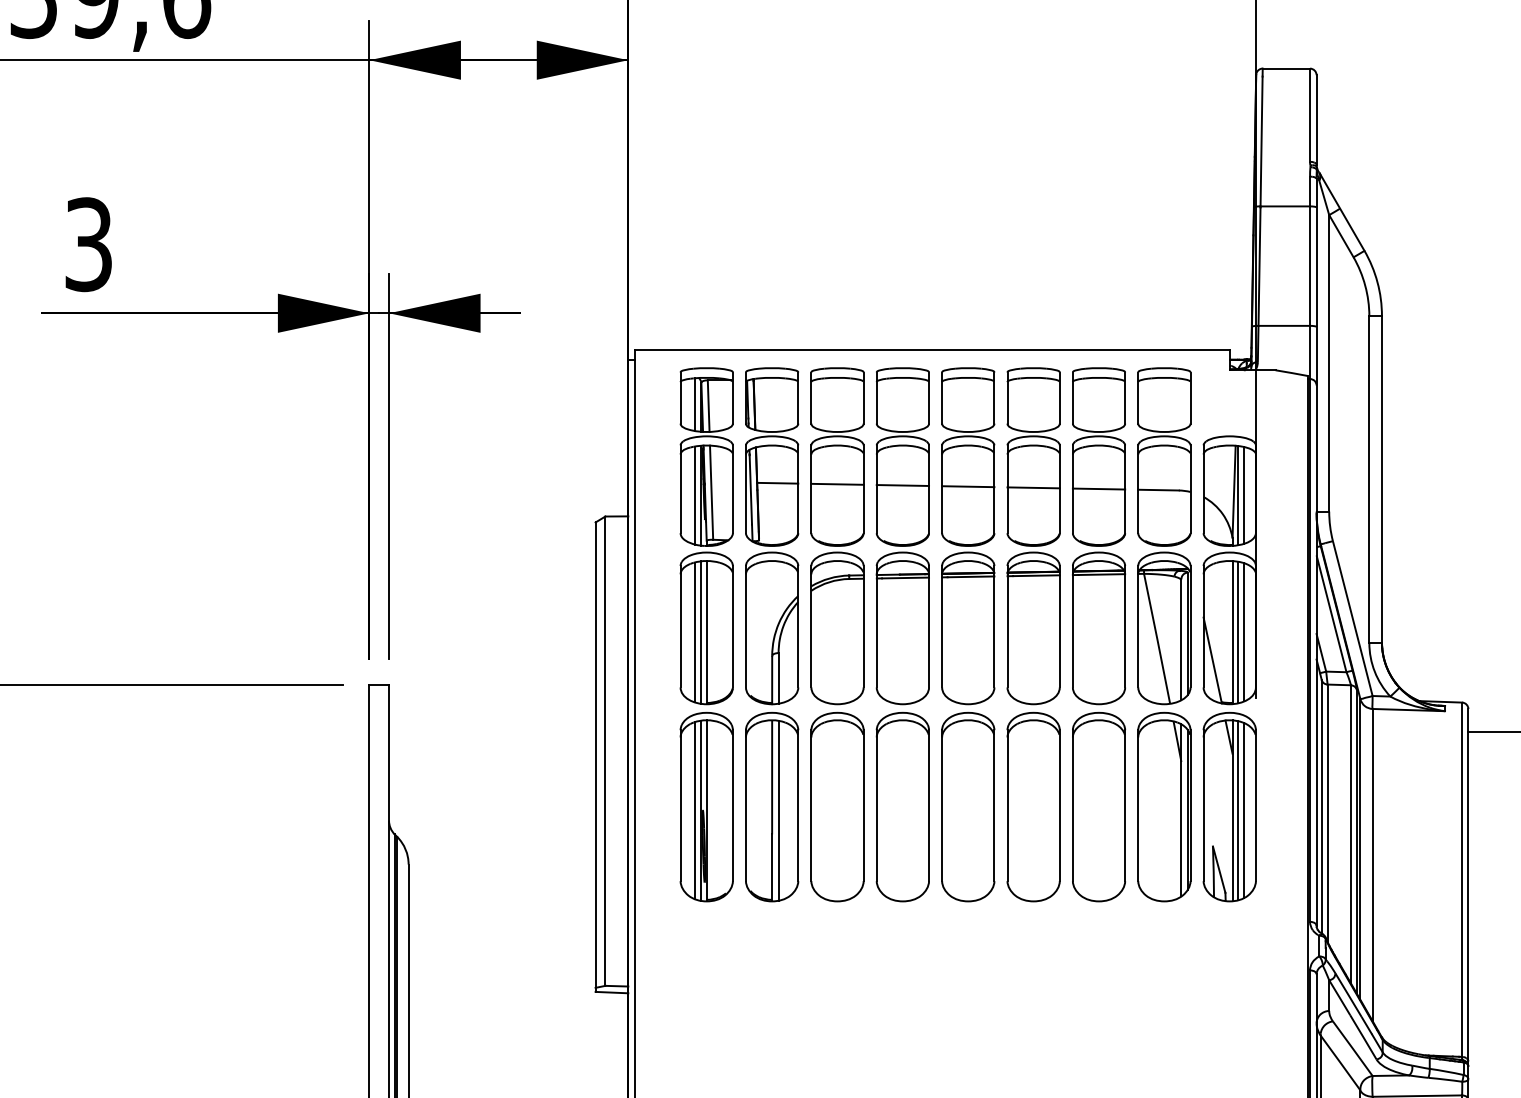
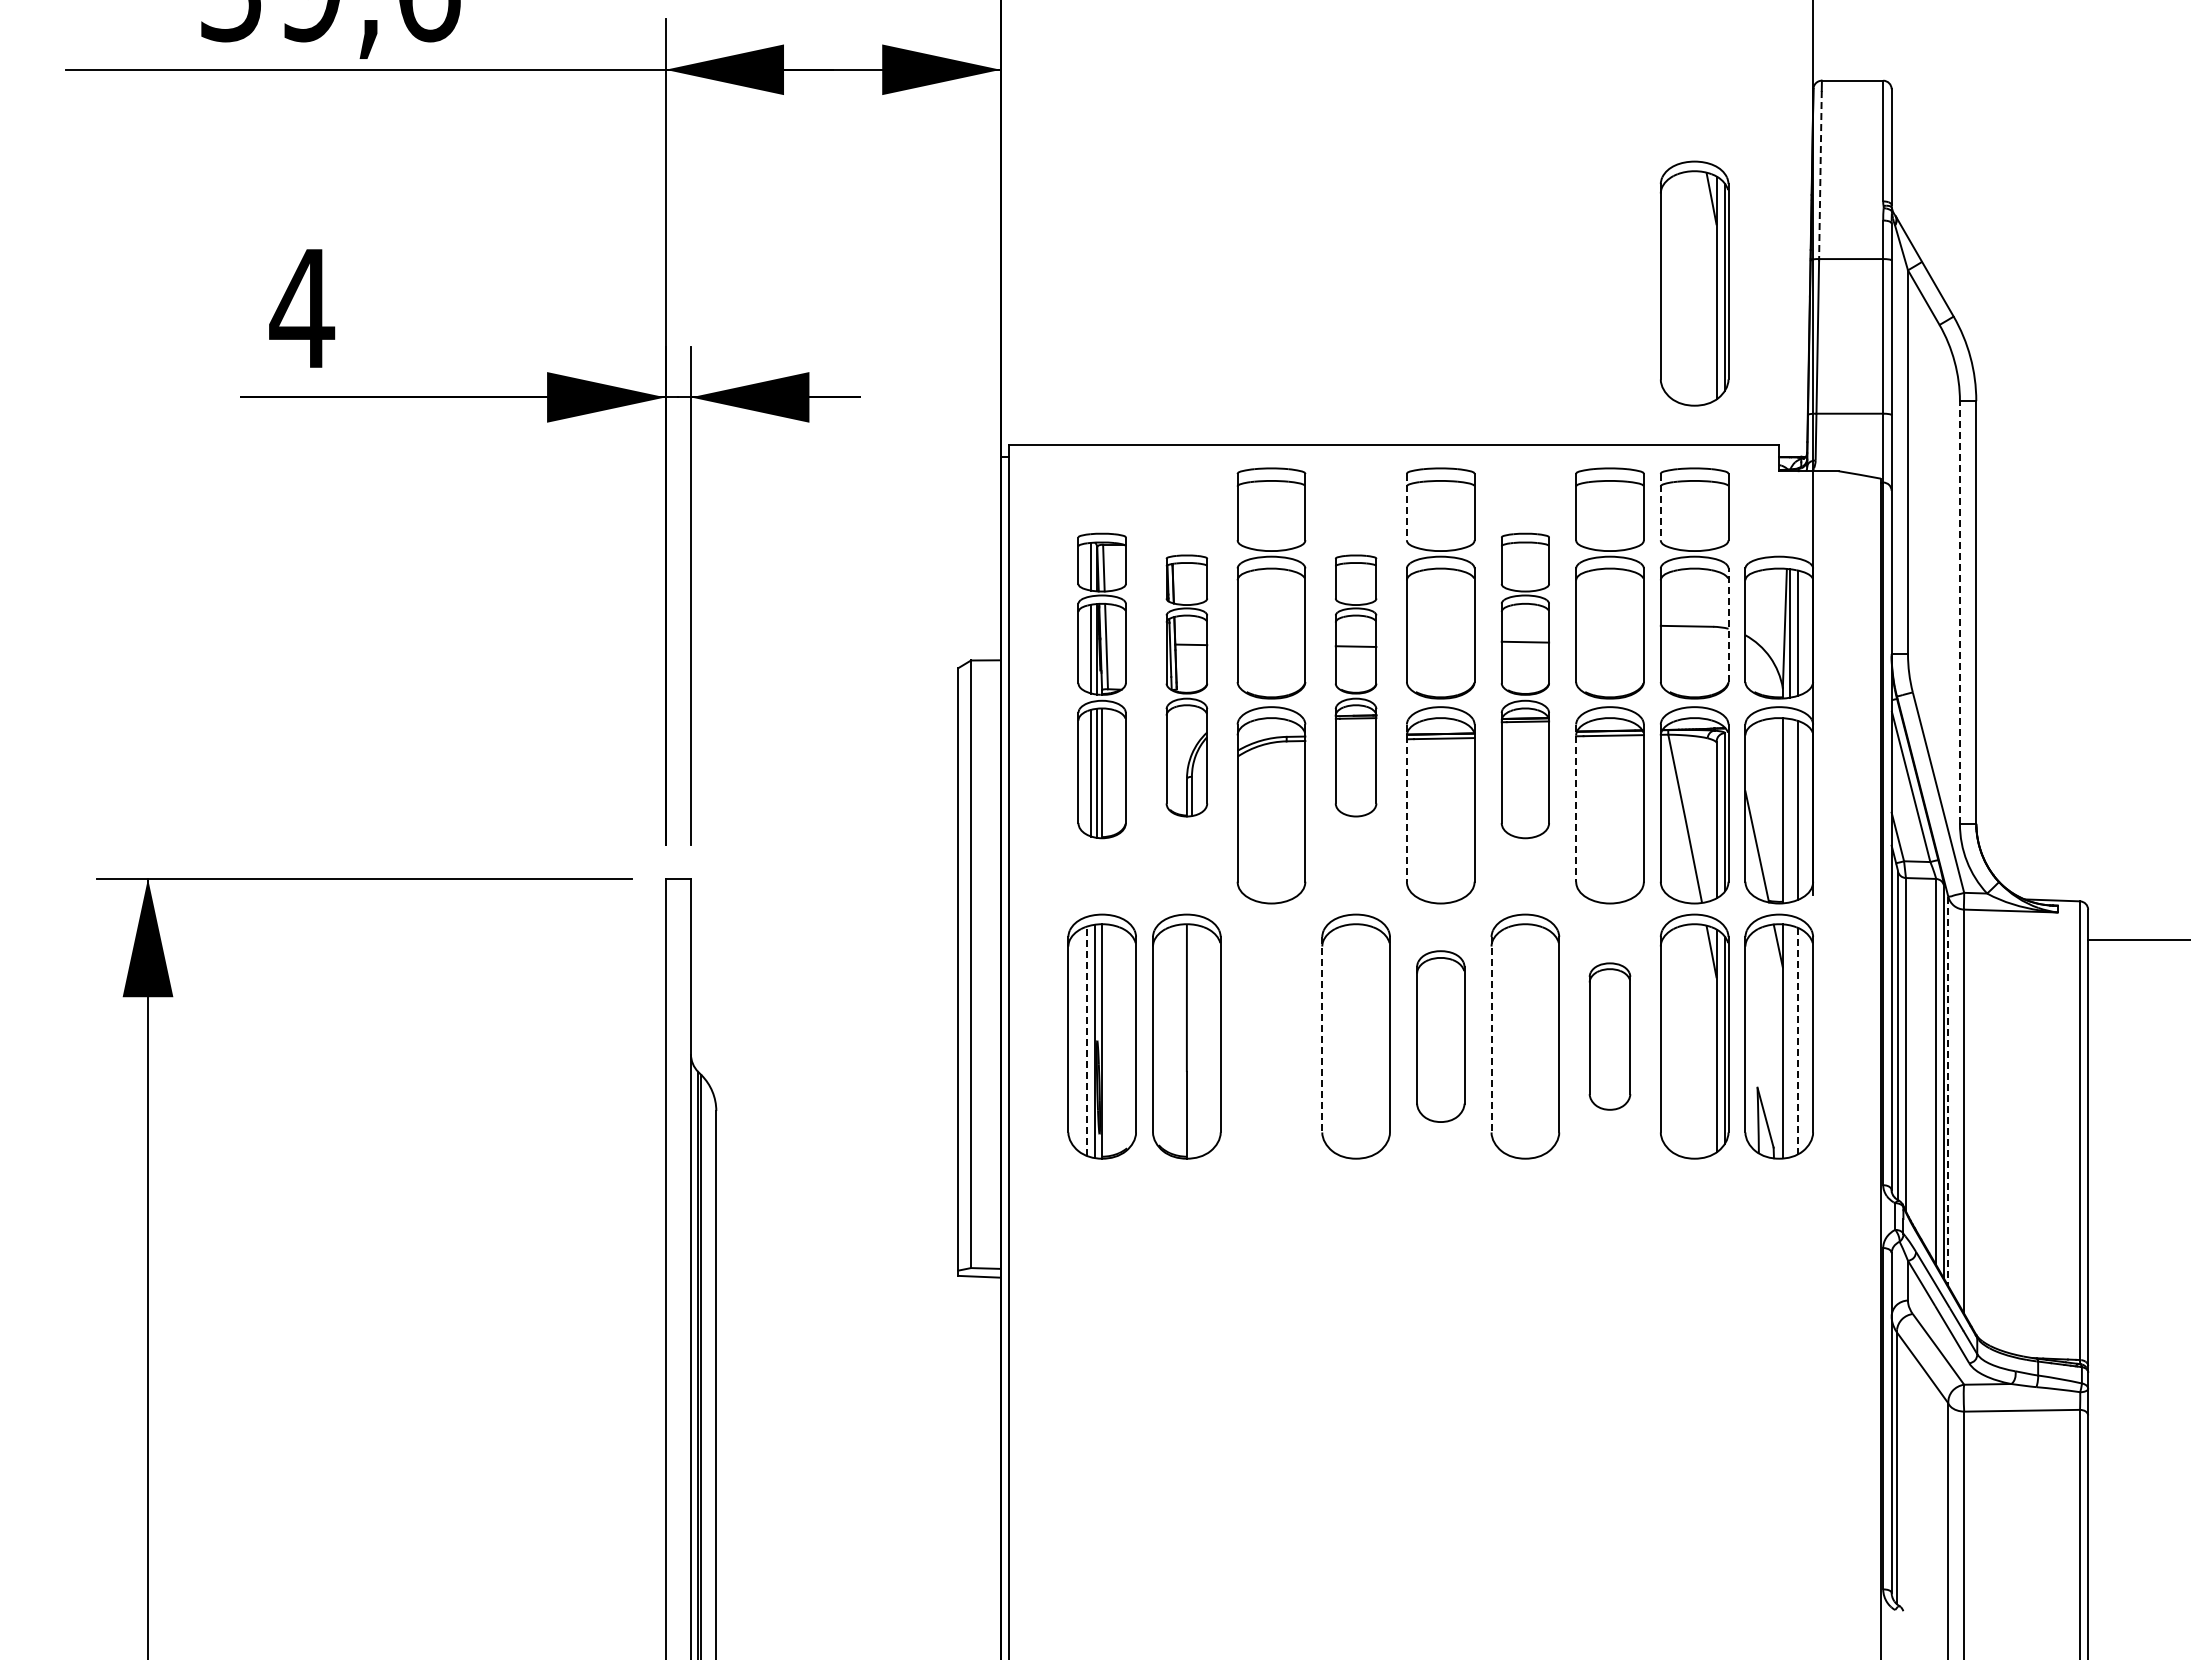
line: (1261, 141) -> (1820, 175), solid -> dashed
part: (1164, 225) -> (1694, 283), added
text: (88, 244) -> (302, 308), 3 -> 4
line: (941, 398) -> (1406, 507), solid -> dashed
line: (1138, 398) -> (1660, 507), solid -> dashed
line: (1368, 479) -> (1959, 612), solid -> dashed
line: (837, 484) -> (1271, 618), removed
line: (968, 486) -> (1440, 621), removed
line: (1098, 488) -> (1609, 624), removed
line: (1190, 489) -> (1728, 625), solid -> dashed
part: (706, 535) -> (1101, 685), size x0.7
part: (771, 535) -> (1186, 685), size x0.6
part: (902, 535) -> (1355, 685), size x0.6
part: (1033, 535) -> (1525, 685), size x0.7
line: (941, 626) -> (1406, 803), solid -> dashed
line: (1073, 626) -> (1576, 803), solid -> dashed
line: (1237, 632) -> (1789, 810), removed
line: (876, 805) -> (1322, 1034), solid -> dashed
line: (1007, 805) -> (1491, 1034), solid -> dashed
part: (837, 806) -> (1271, 1036), removed
part: (968, 806) -> (1440, 1036), size x0.7
part: (1098, 806) -> (1609, 1036), size x0.6
line: (694, 810) -> (1086, 1040), solid -> dashed
line: (778, 810) -> (1195, 1040), removed
line: (1237, 810) -> (1789, 1041), removed
line: (1244, 810) -> (1798, 1041), solid -> dashed
line: (1360, 849) -> (1948, 1091), solid -> dashed

